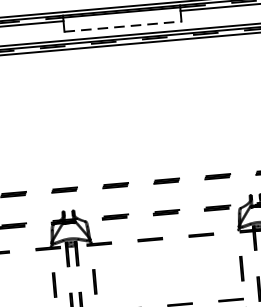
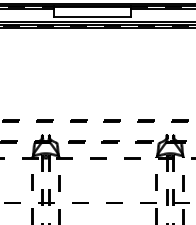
line: (122, 26) -> (92, 16), dashed -> solid

